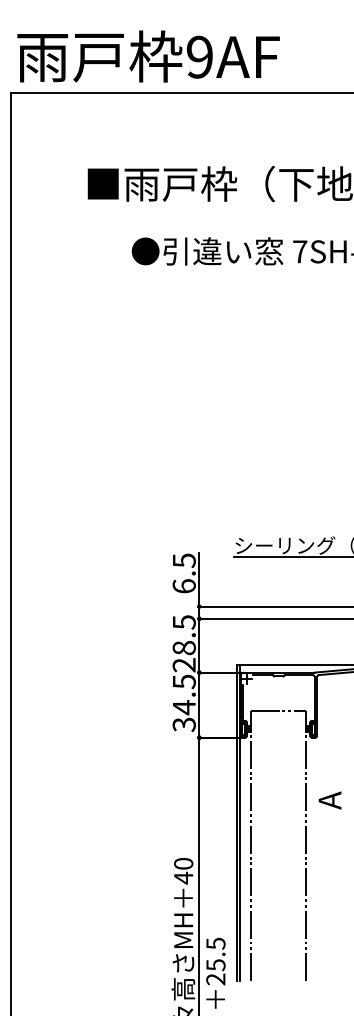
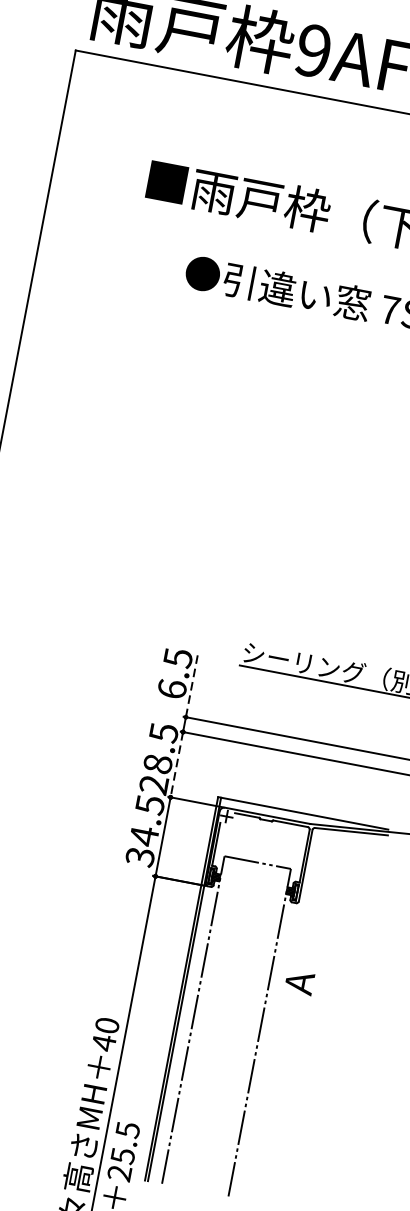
line: (199, 579) -> (192, 684), solid -> dashed
line: (199, 645) -> (177, 764), solid -> dashed

